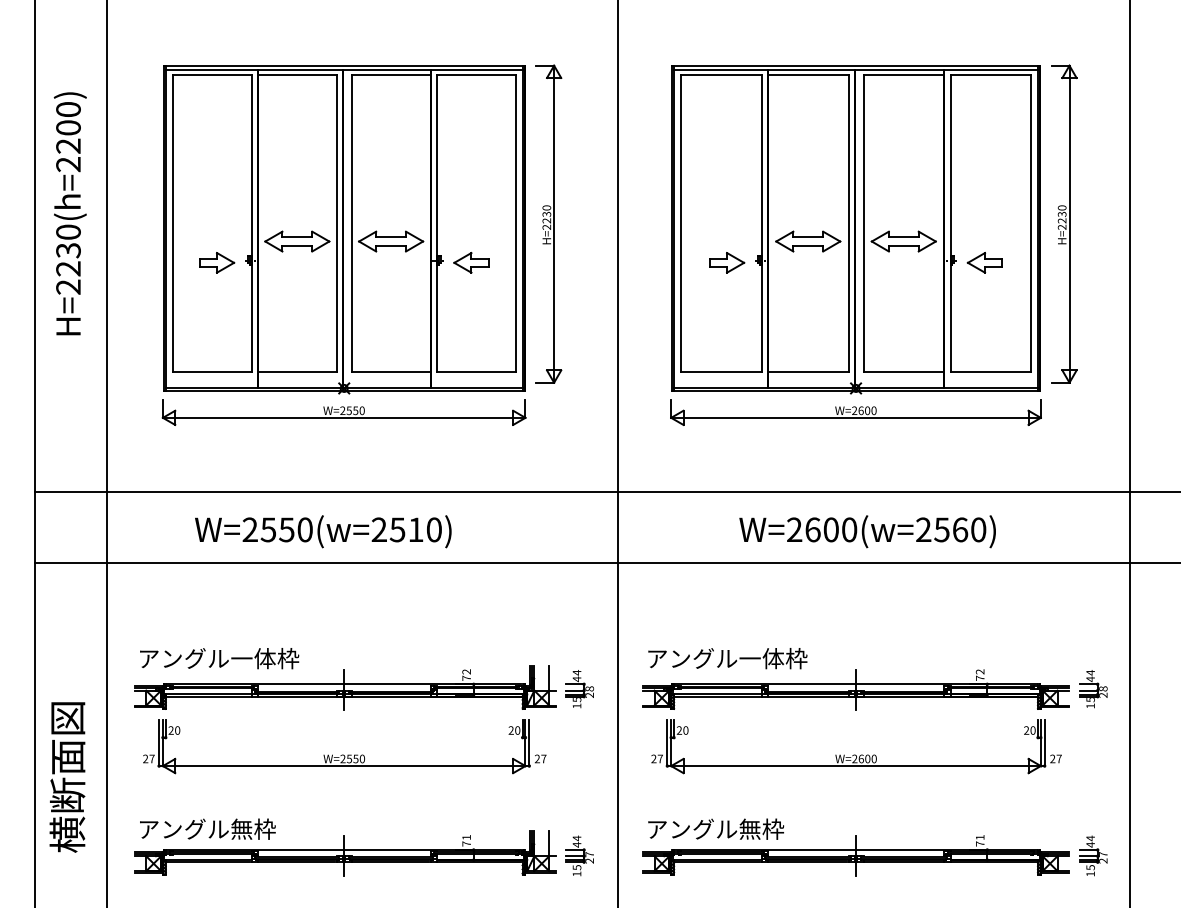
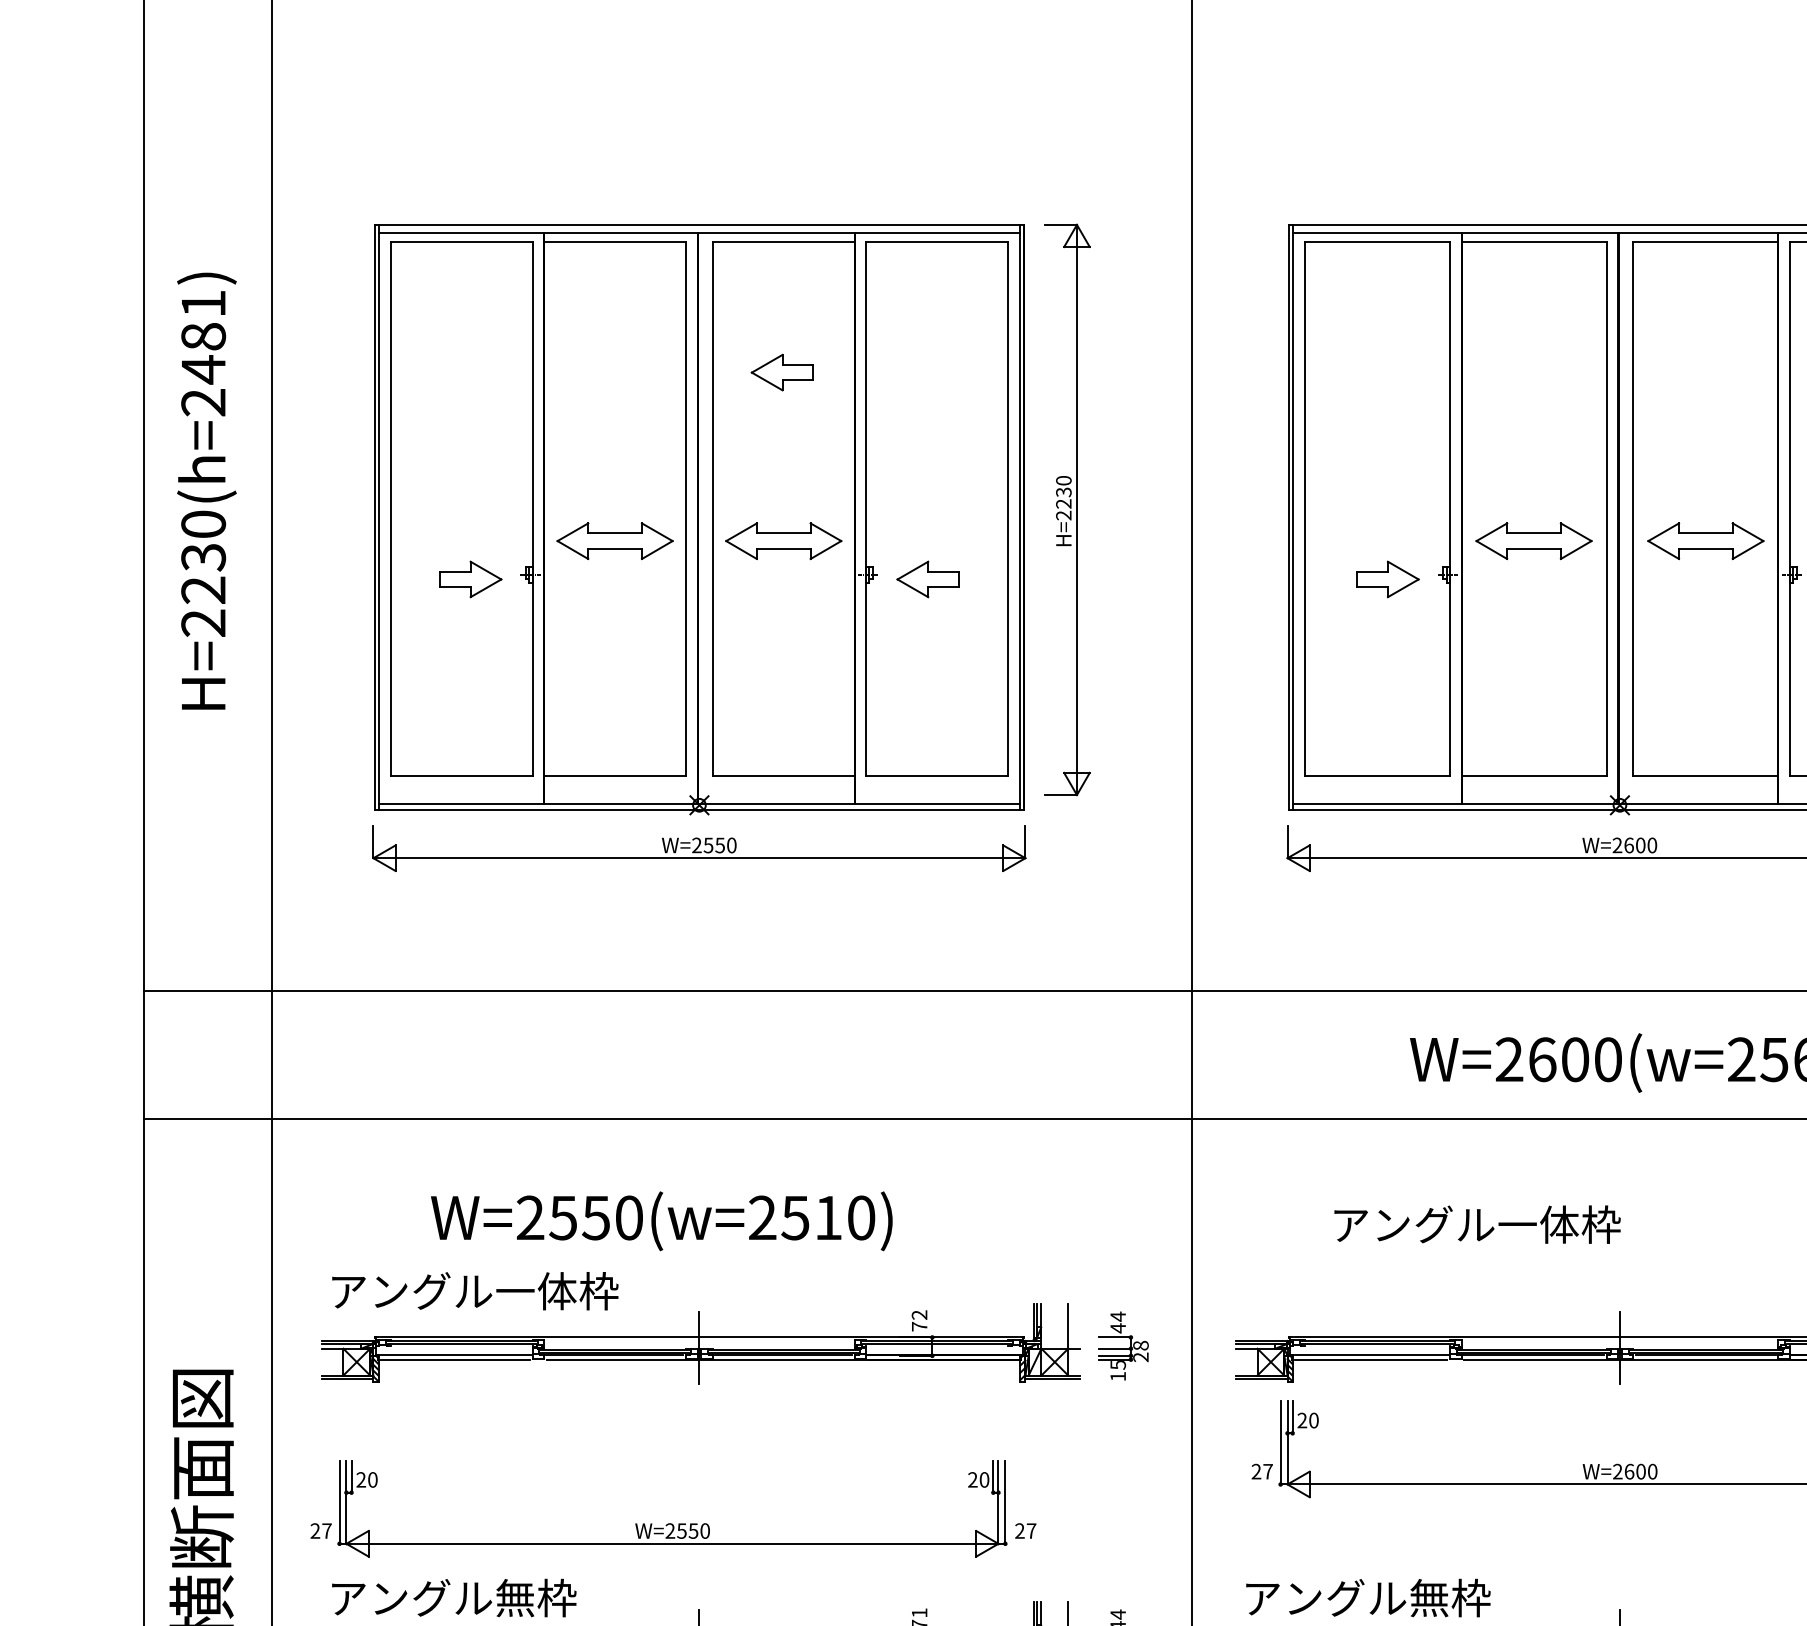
text: (68, 128) -> (203, 337), H=2230(h=2200) -> H=2230(h=2481)
part: (390, 147) -> (782, 371), added
text: (323, 531) -> (662, 1220), moved
text: (727, 658) -> (1476, 1224), moved
part: (343, 754) -> (671, 1523), moved

